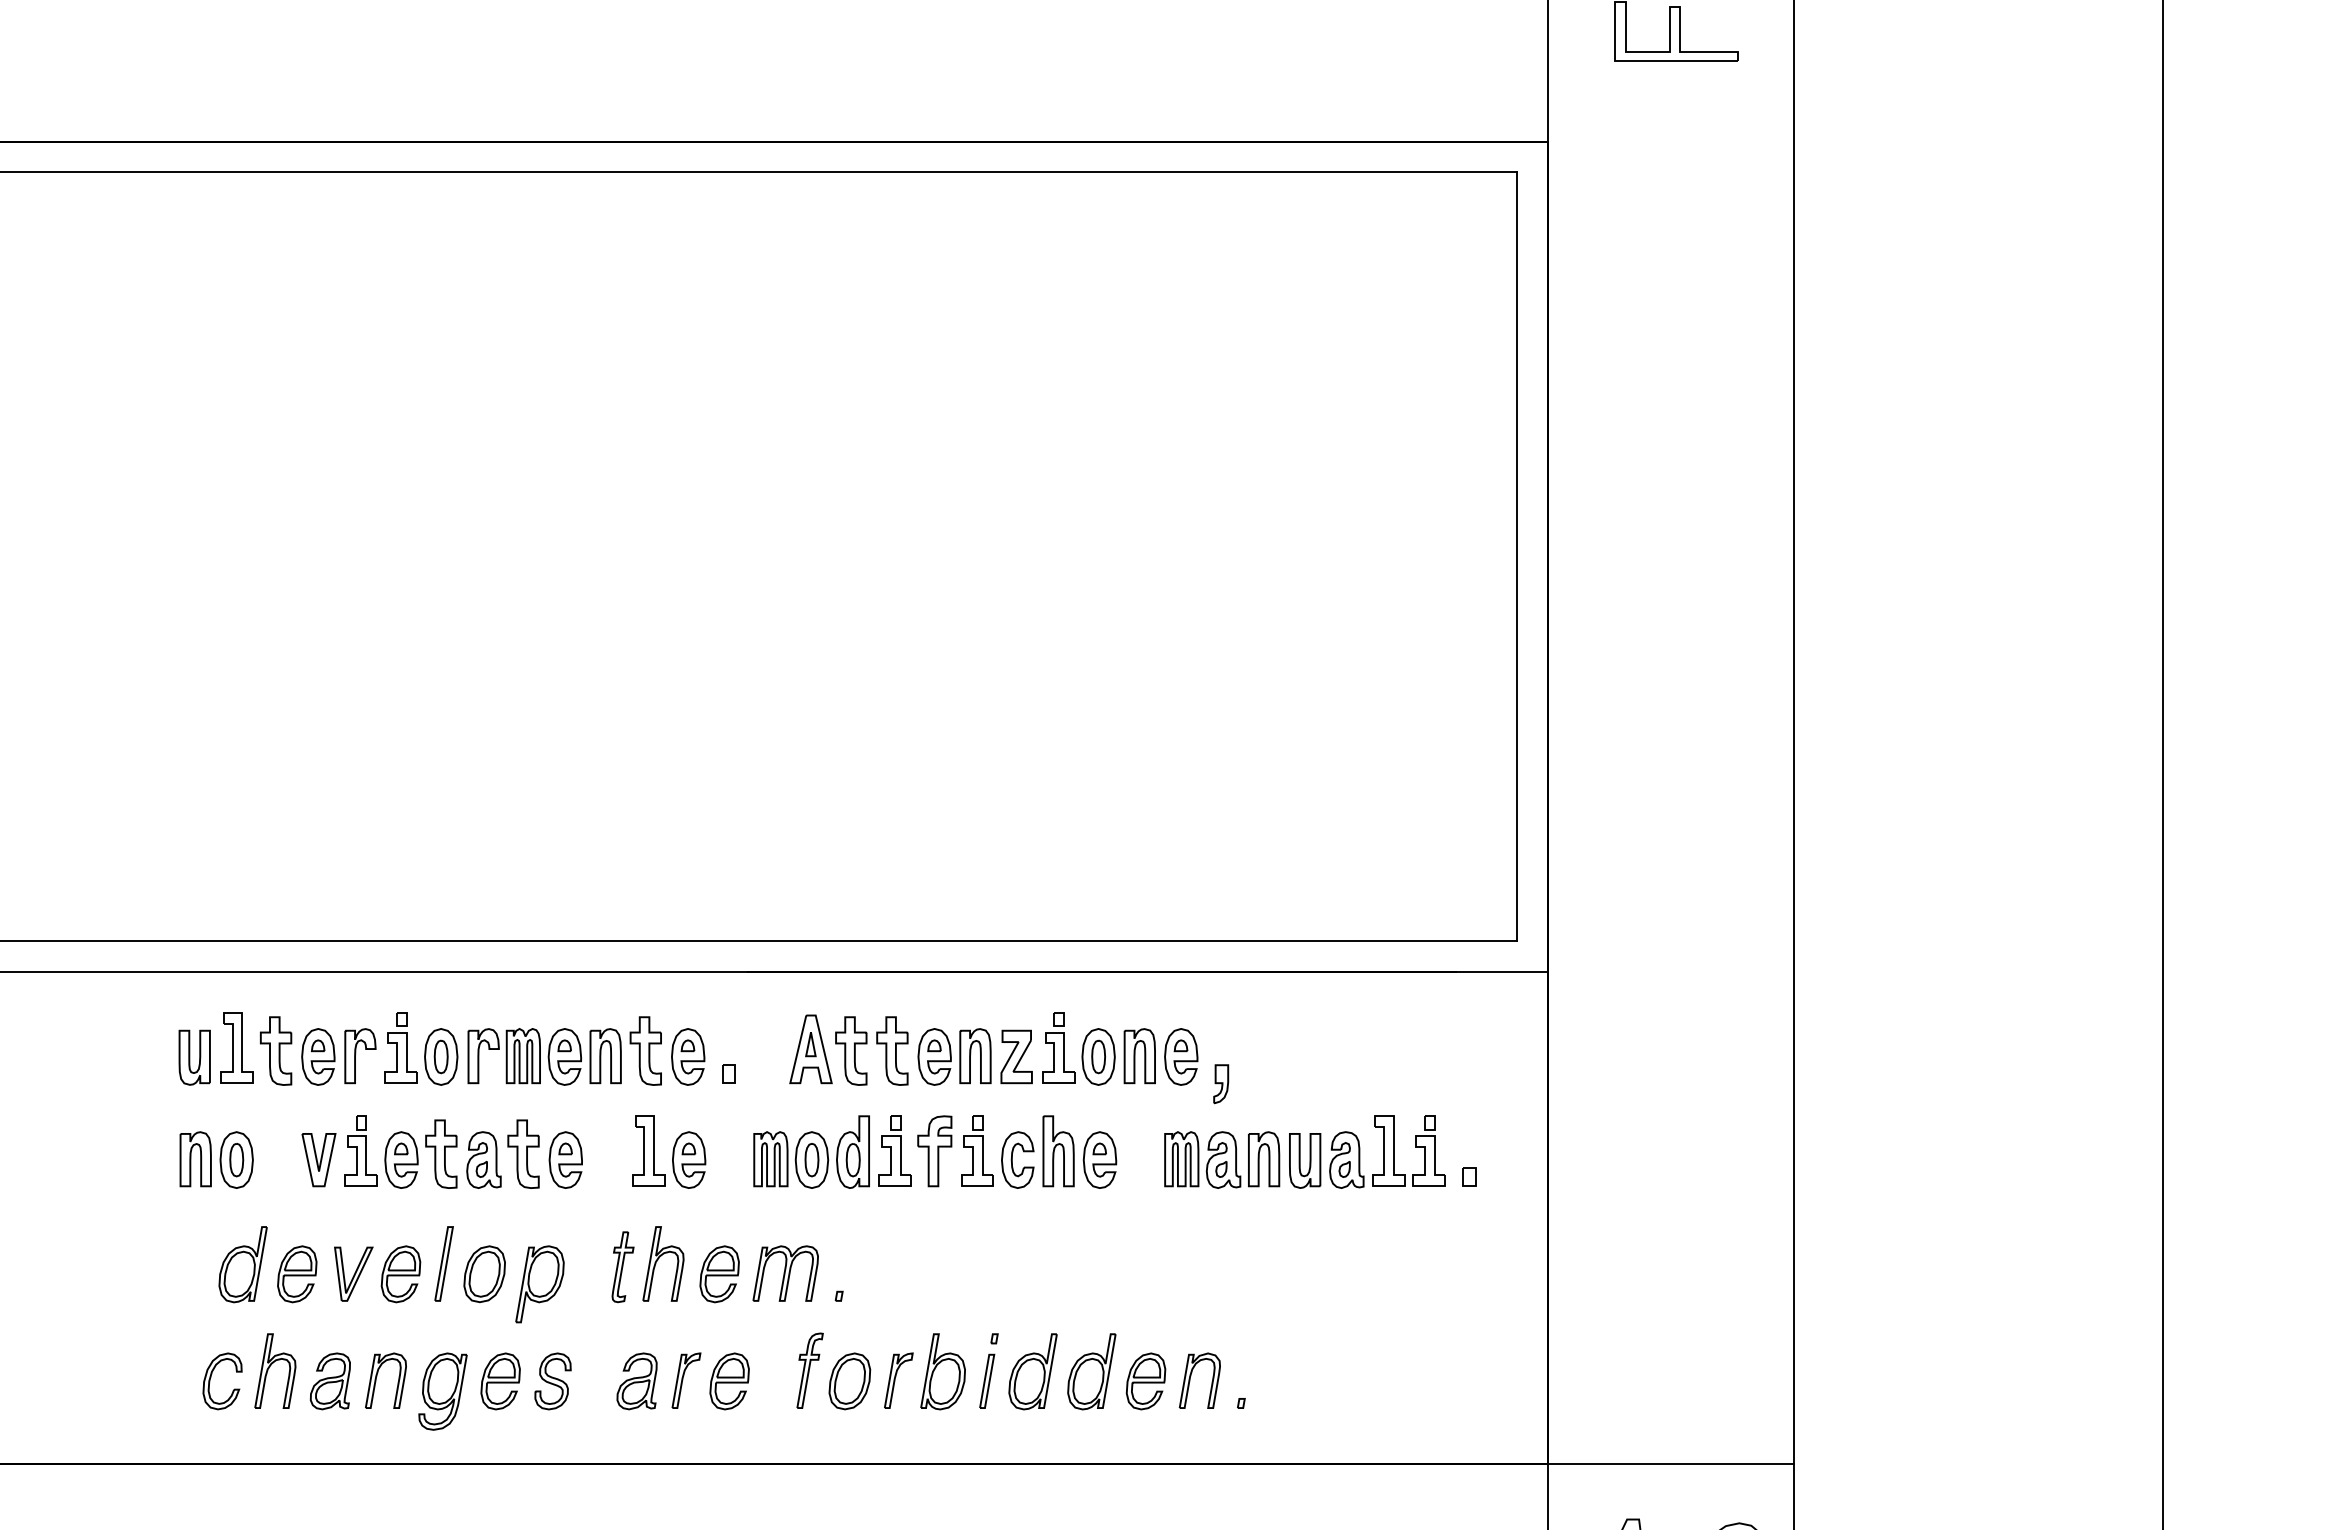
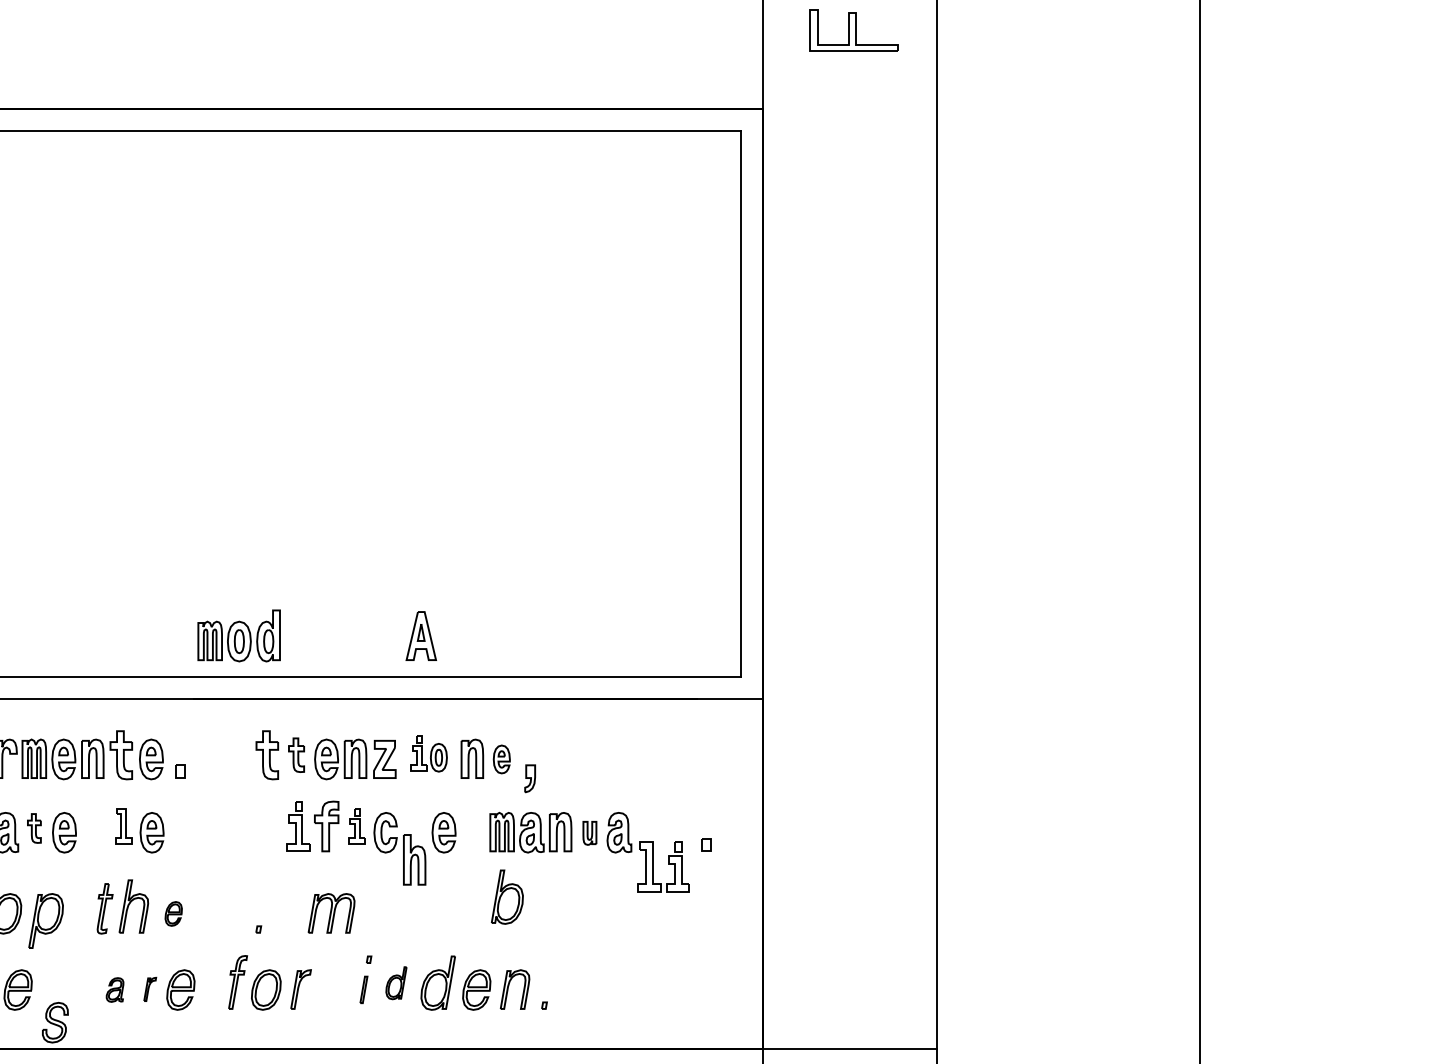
part: (1078, 1048) -> (428, 753), size x0.7
part: (810, 1049) -> (420, 636), moved
part: (892, 1050) -> (296, 754), size x0.7
part: (1181, 1056) -> (501, 759), size x0.7
part: (1415, 1147) -> (668, 864), moved
part: (648, 1150) -> (123, 825), size x0.7
part: (977, 1150) -> (357, 825), size x0.7
part: (811, 1151) -> (239, 635), moved
part: (1058, 1151) -> (414, 860), moved
part: (523, 1153) -> (34, 828), size x0.6
part: (1305, 1160) -> (590, 833), size x0.6
part: (785, 1273) -> (331, 913), moved
part: (719, 1274) -> (173, 914), size x0.6
part: (942, 1371) -> (506, 896), moved
part: (1032, 1371) -> (396, 982), size x0.6
part: (686, 1380) -> (150, 989), size x0.6
part: (987, 1380) -> (364, 989), size x0.7
part: (552, 1381) -> (55, 1022), moved
part: (636, 1381) -> (114, 990), size x0.6

